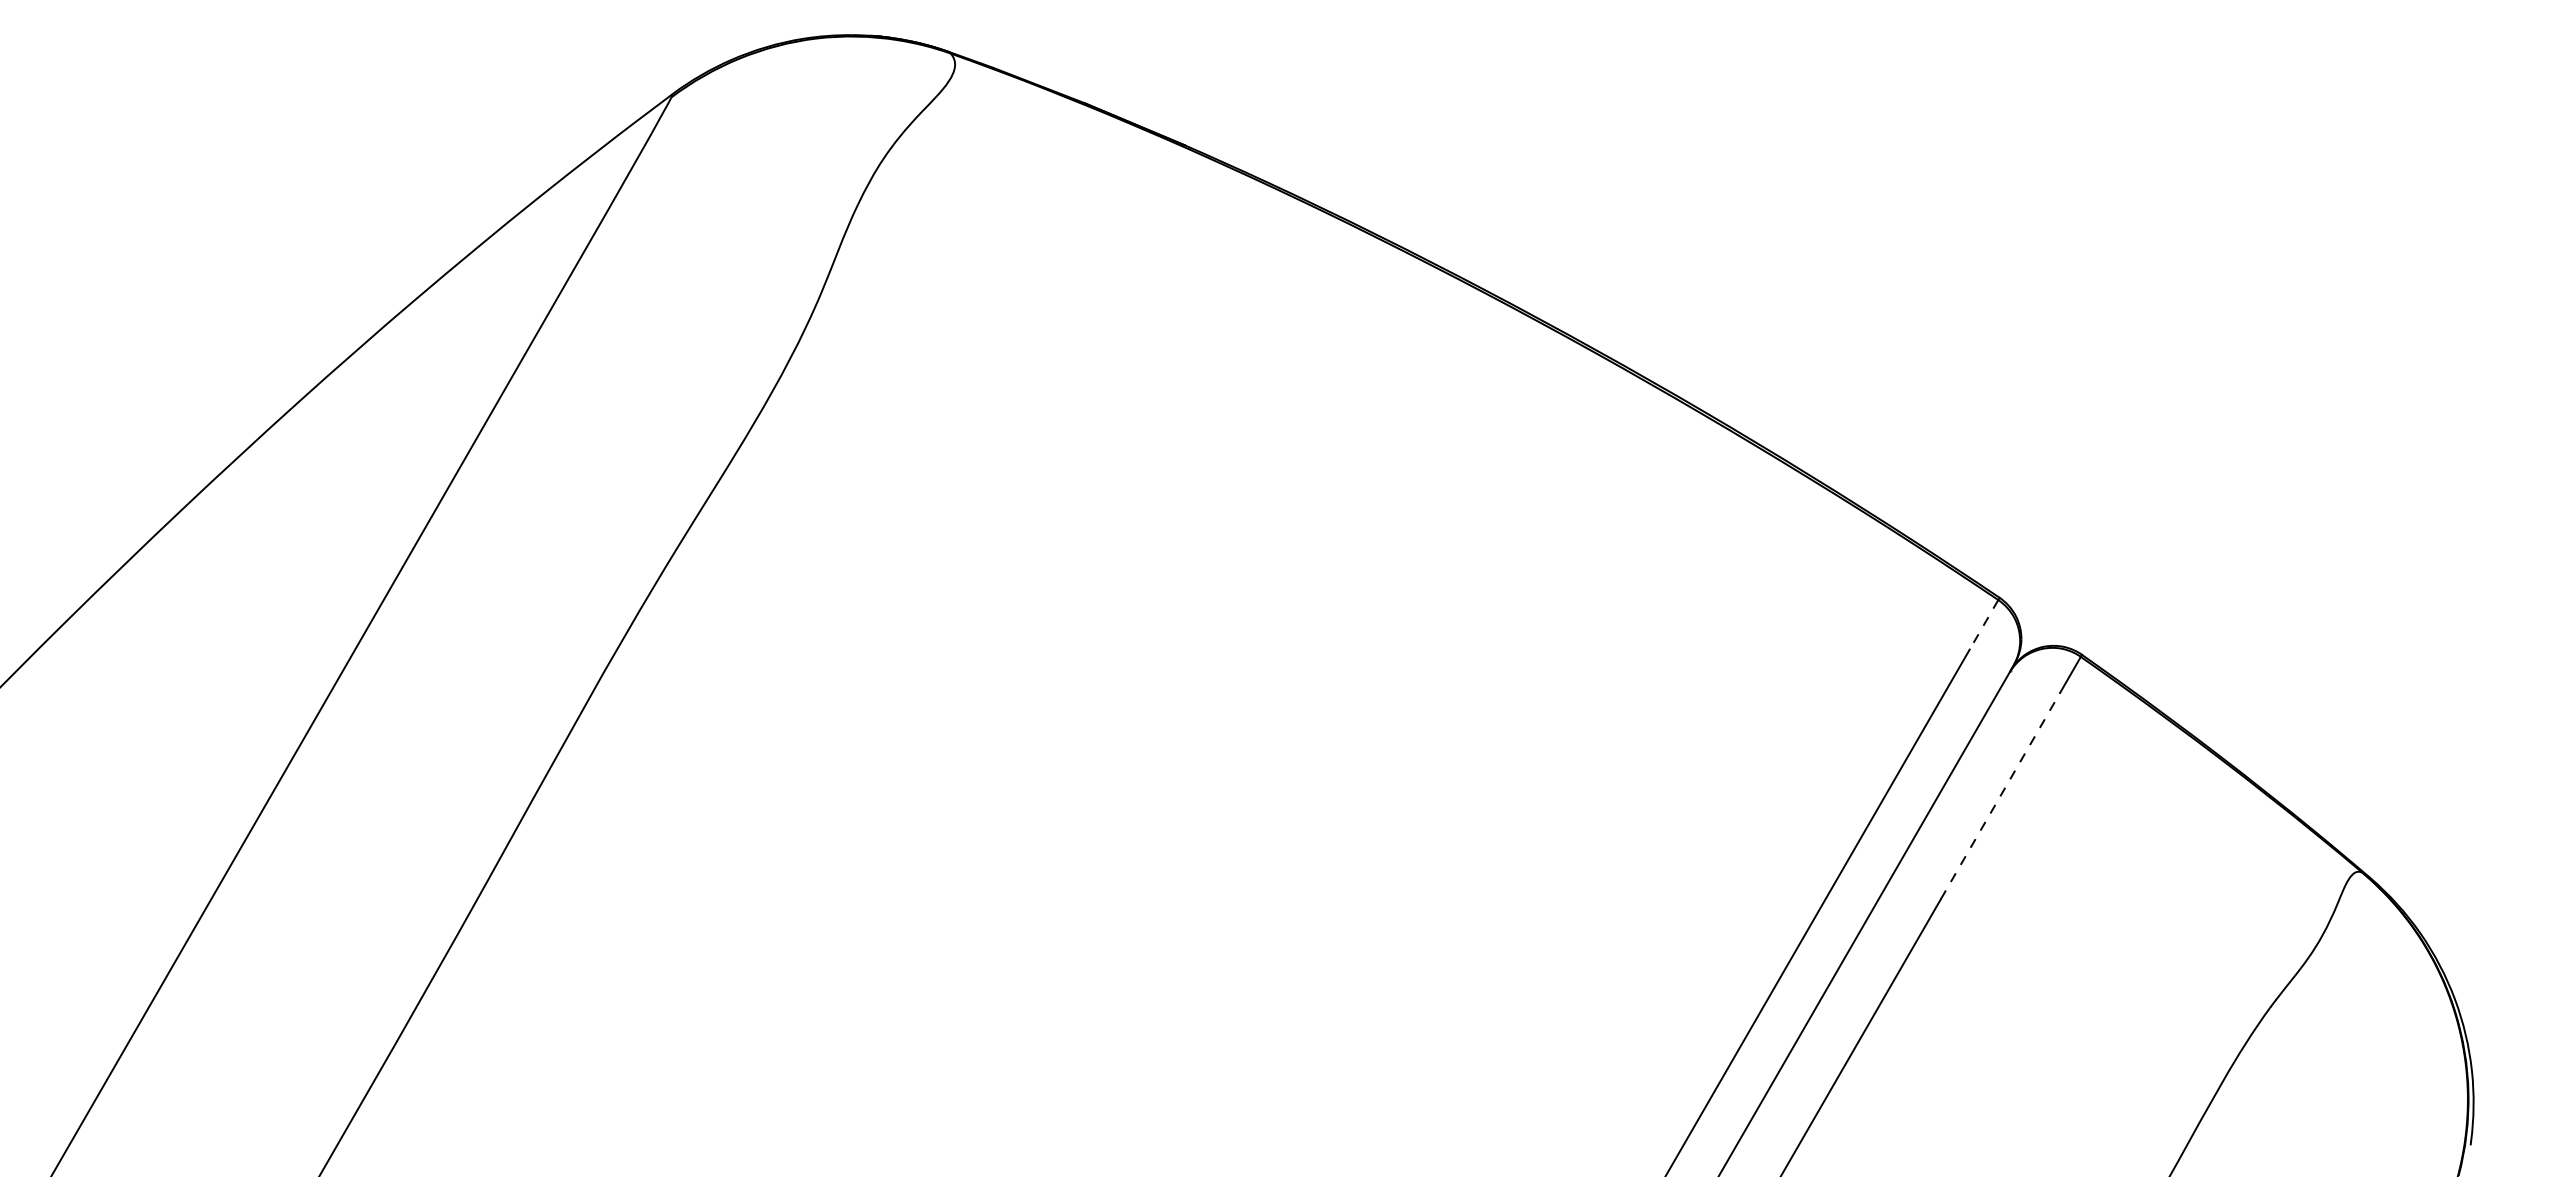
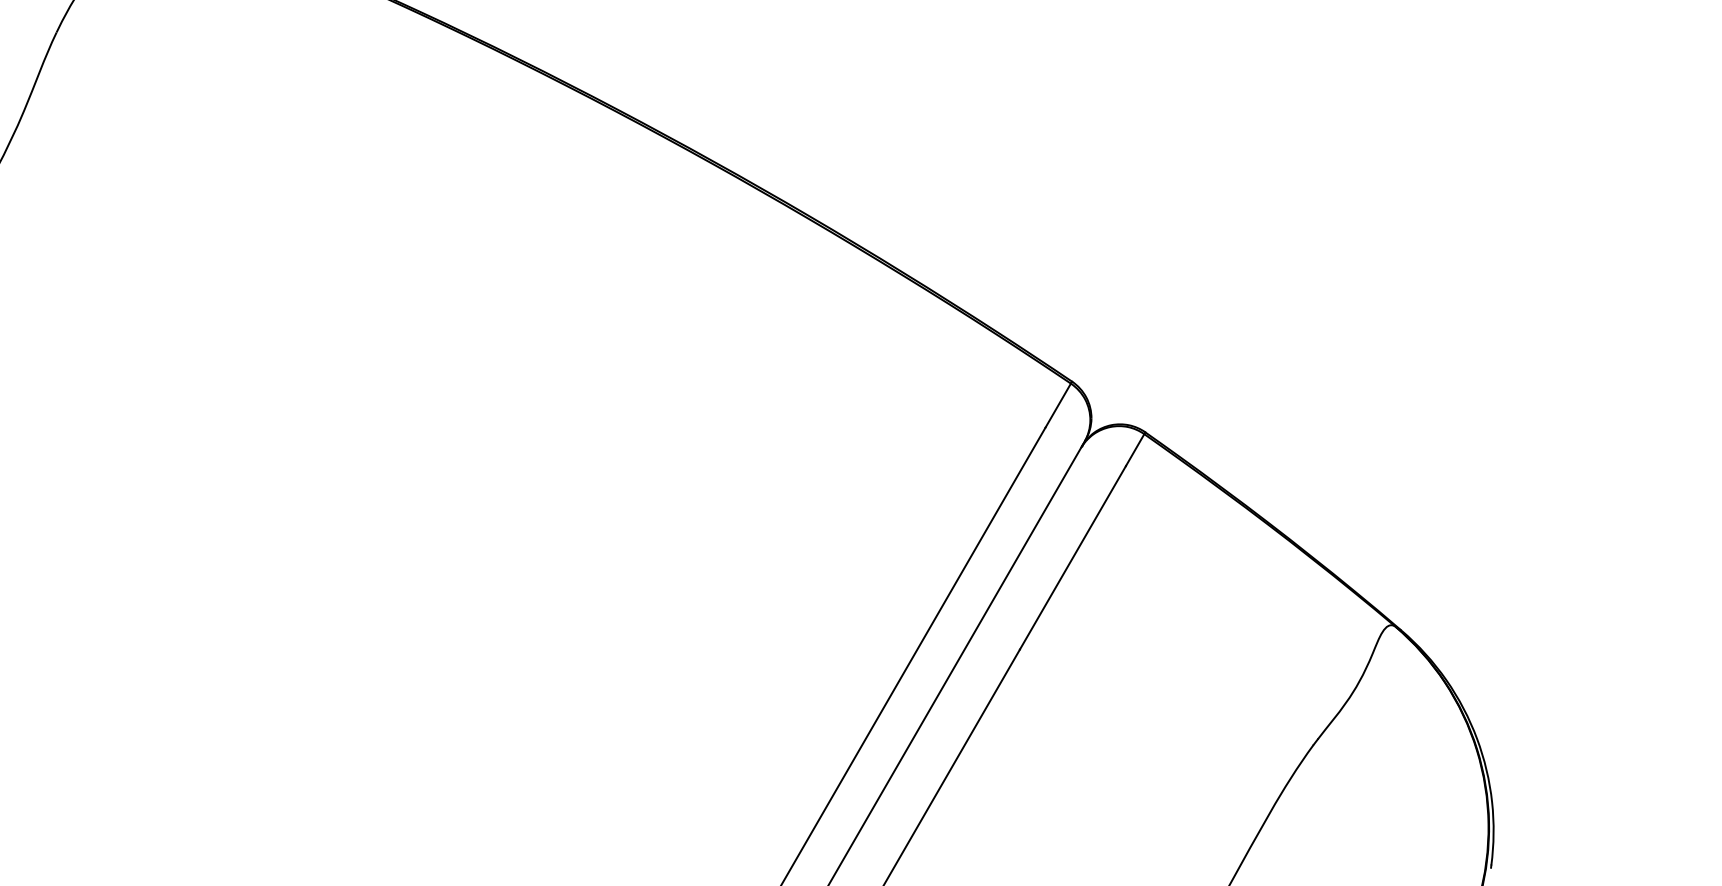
line: (1984, 624) -> (1058, 405), dashed -> solid
line: (2000, 795) -> (1072, 557), dashed -> solid

